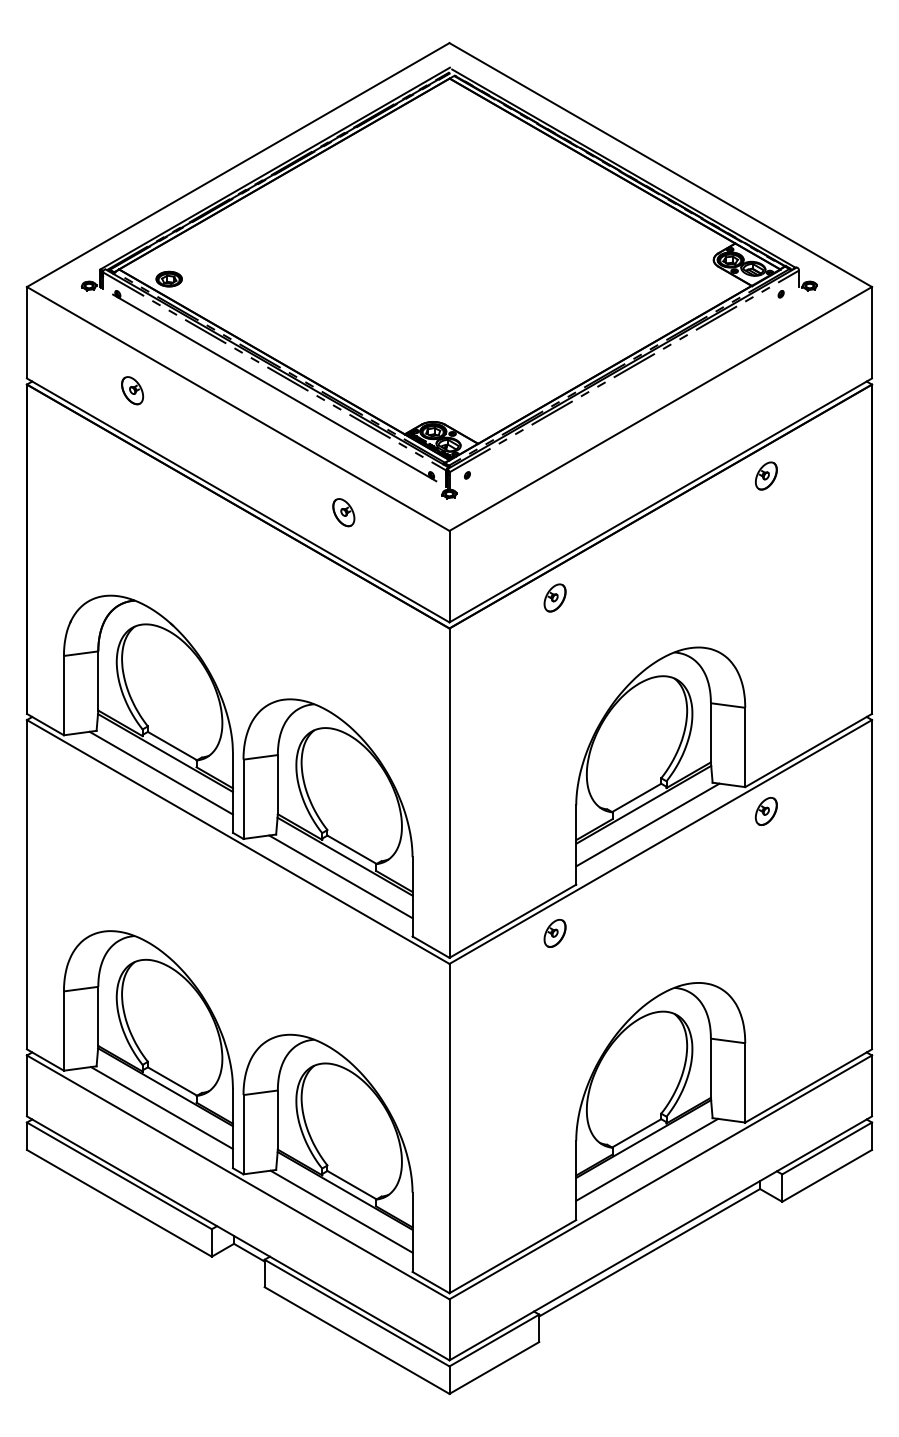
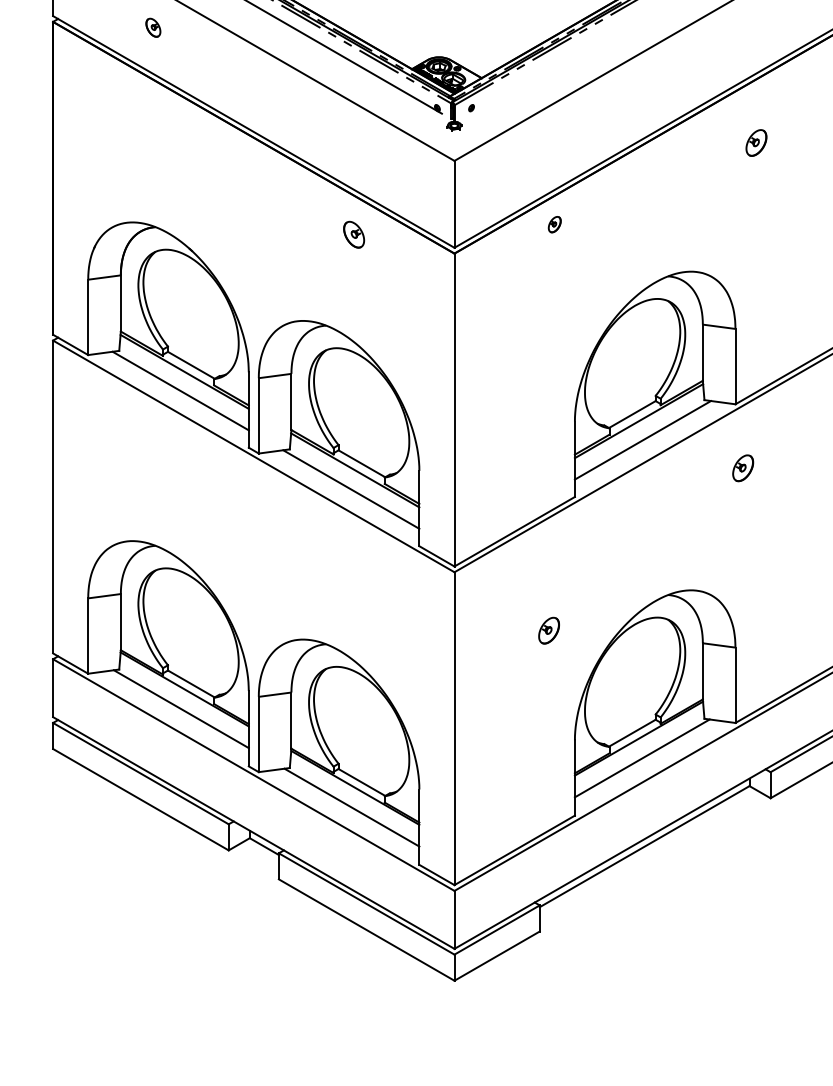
part: (132, 390) -> (153, 27), size x0.7
part: (766, 475) -> (756, 142), moved
part: (343, 512) -> (353, 234), moved
part: (554, 597) -> (554, 224), size x0.6
part: (765, 811) -> (742, 468), moved
part: (554, 933) -> (548, 630), moved

